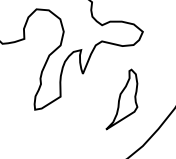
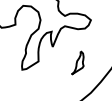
part: (121, 98) -> (77, 62), size x0.6

